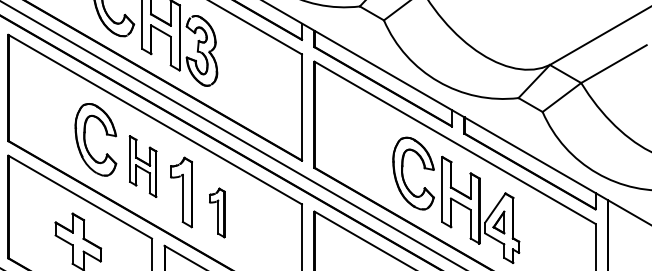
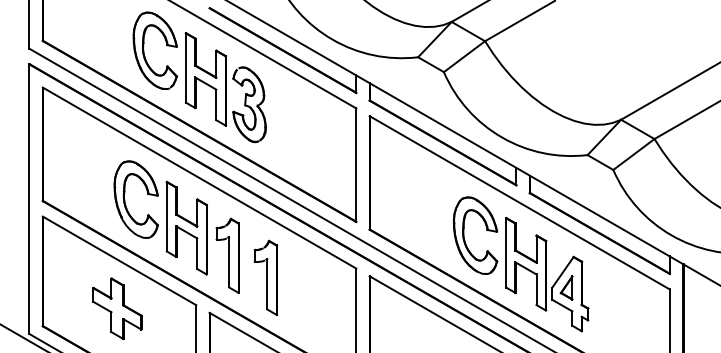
part: (142, 166) -> (186, 228), size x1.43
part: (216, 212) -> (265, 277), size x1.43

